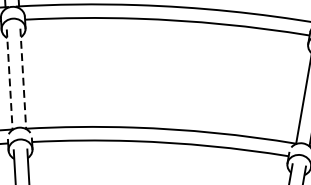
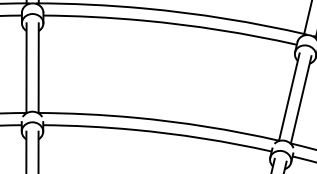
line: (9, 79) -> (26, 68), dashed -> solid
line: (23, 79) -> (38, 68), dashed -> solid

